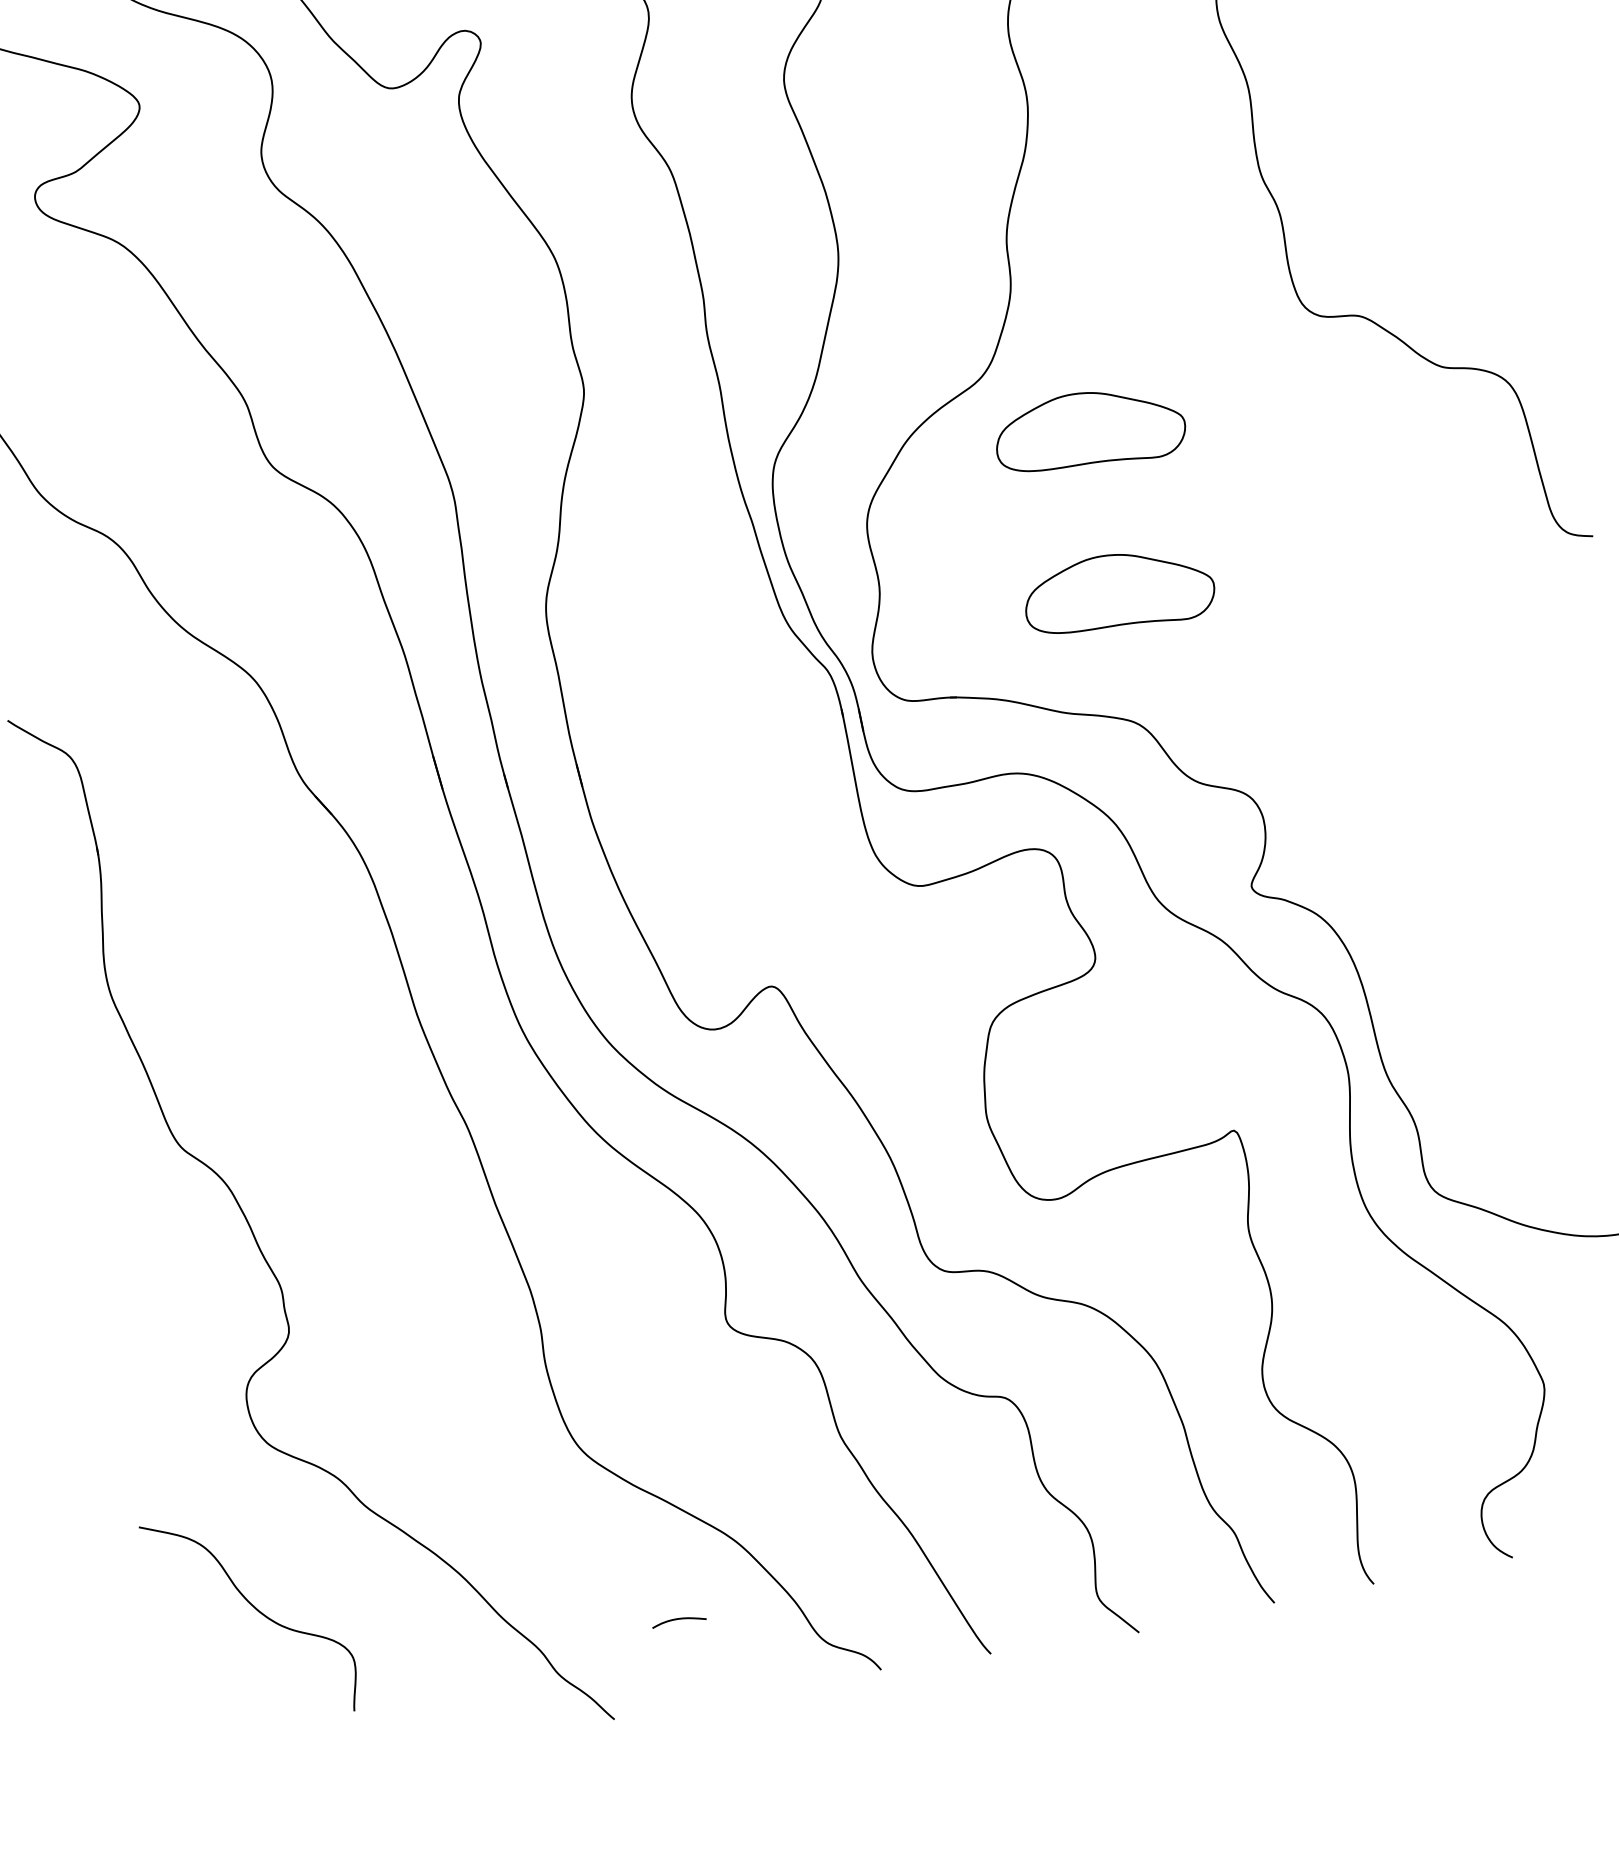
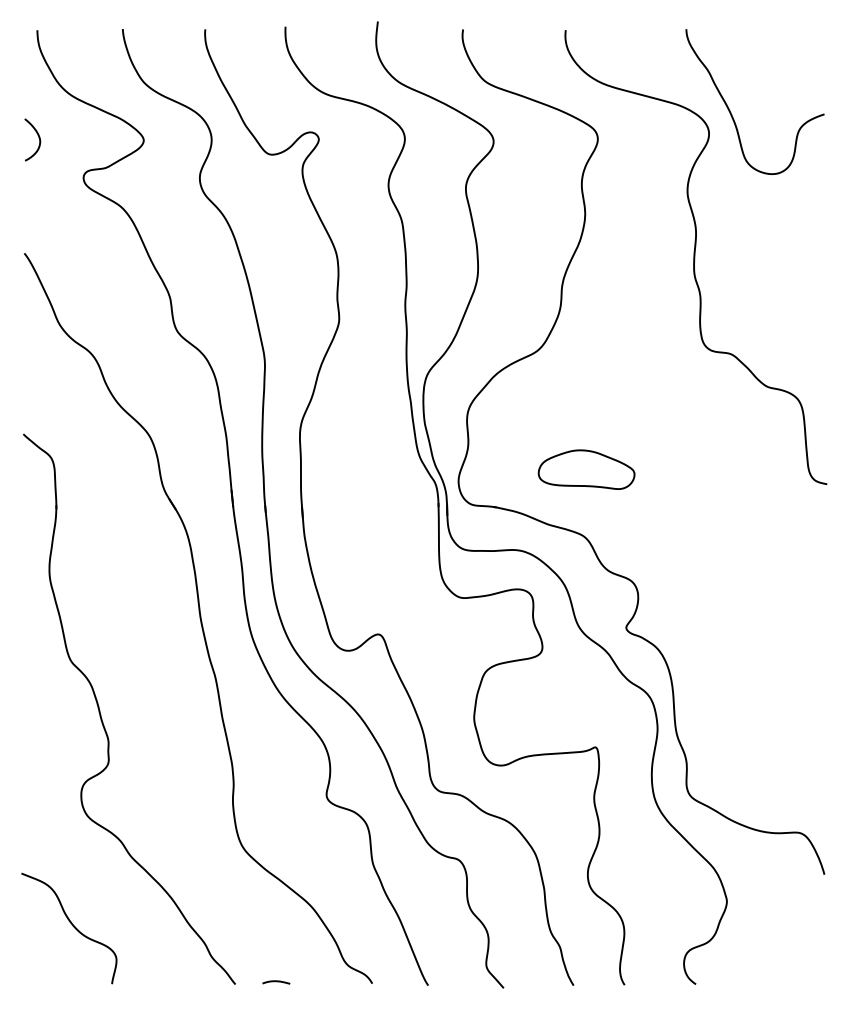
part: (1089, 429) -> (586, 386), removed
curve: (257, 1612) -> (72, 926), moved
curve: (679, 1621) -> (276, 982), moved

